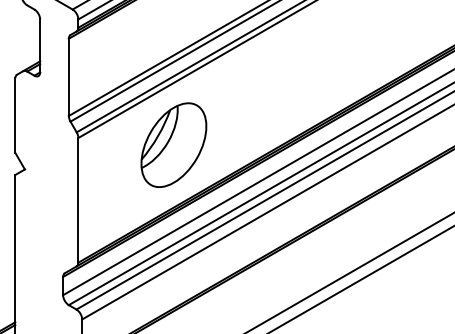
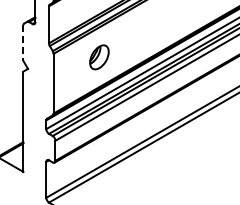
line: (15, 116) -> (23, 43), solid -> dashed
part: (174, 145) -> (99, 57), size x0.6

